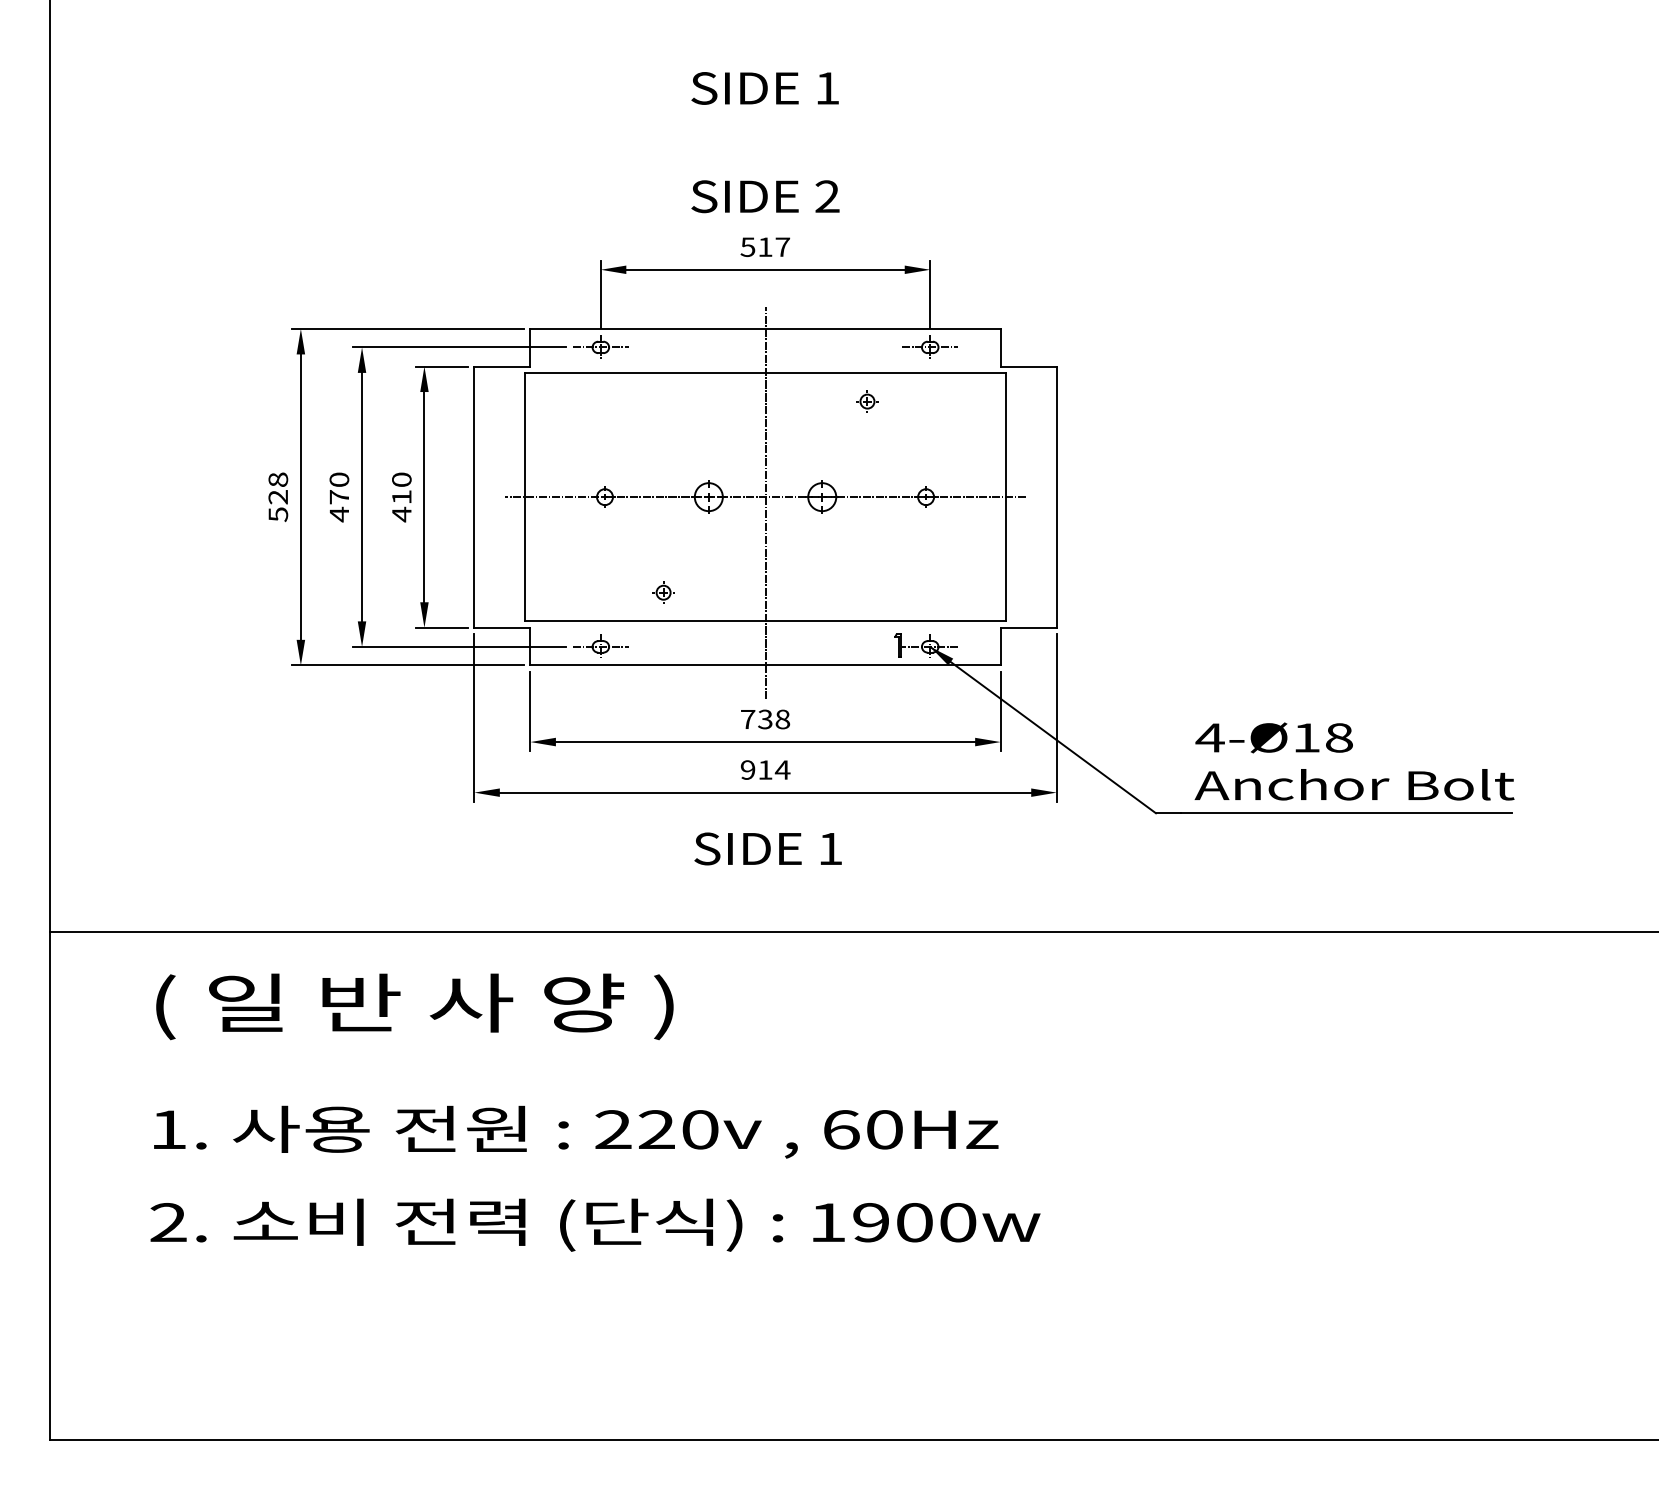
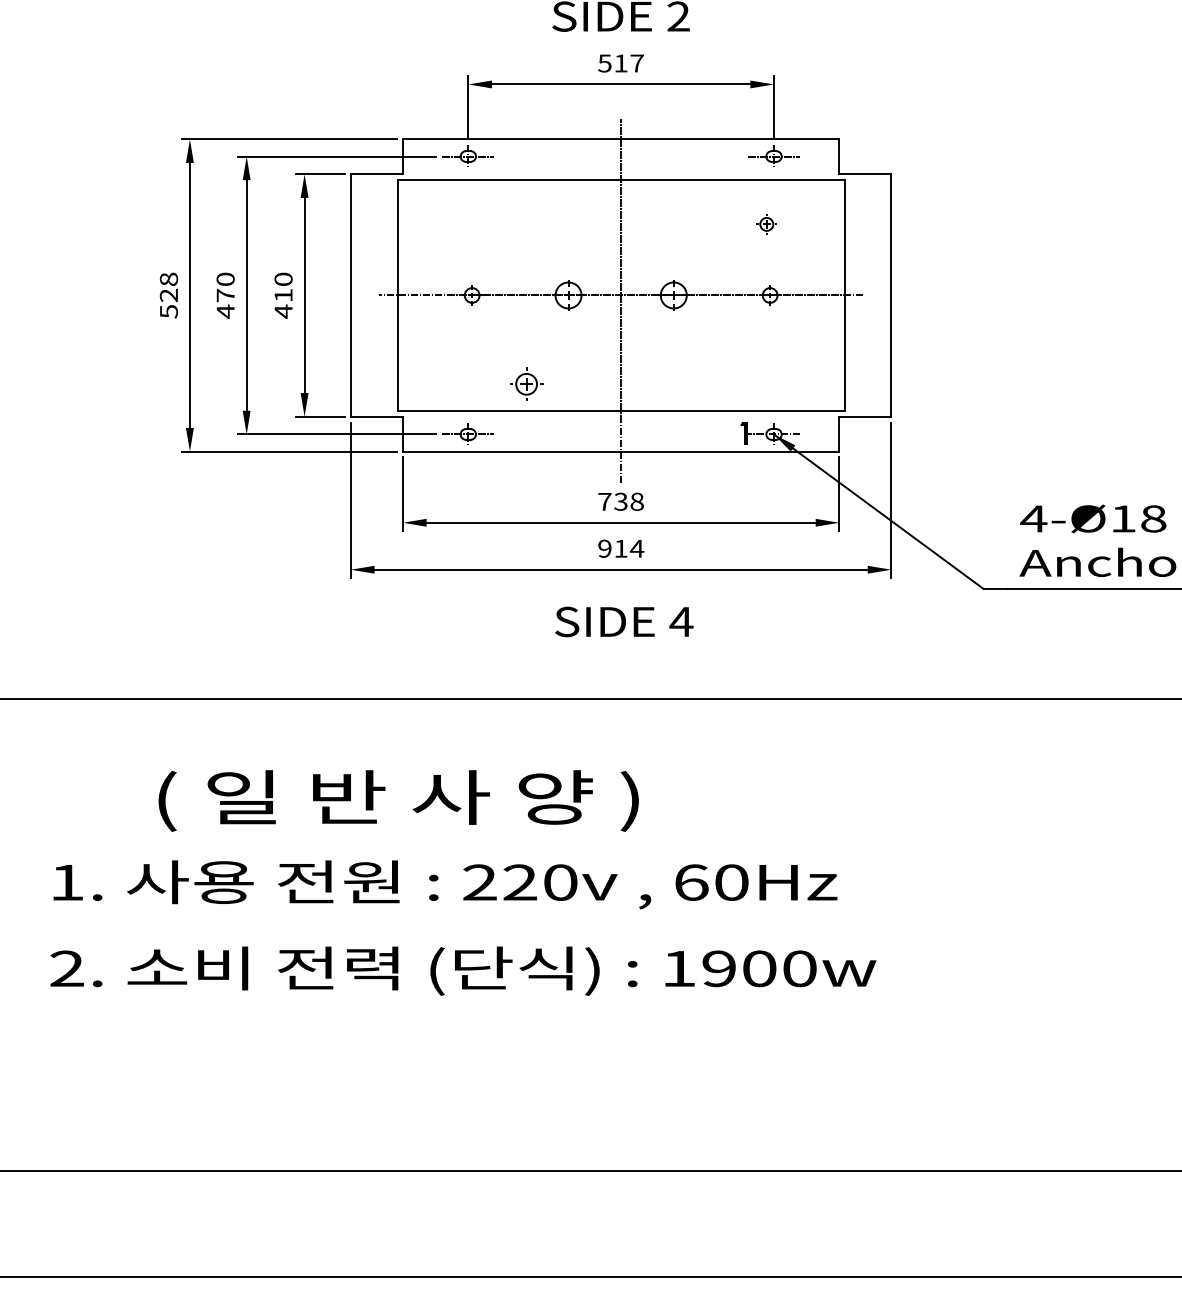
part: (867, 401) -> (766, 224), moved
part: (663, 592) -> (526, 383), size x1.6
text: (830, 848) -> (681, 621), 1 -> 4
text: (414, 1006) -> (398, 800), moved

